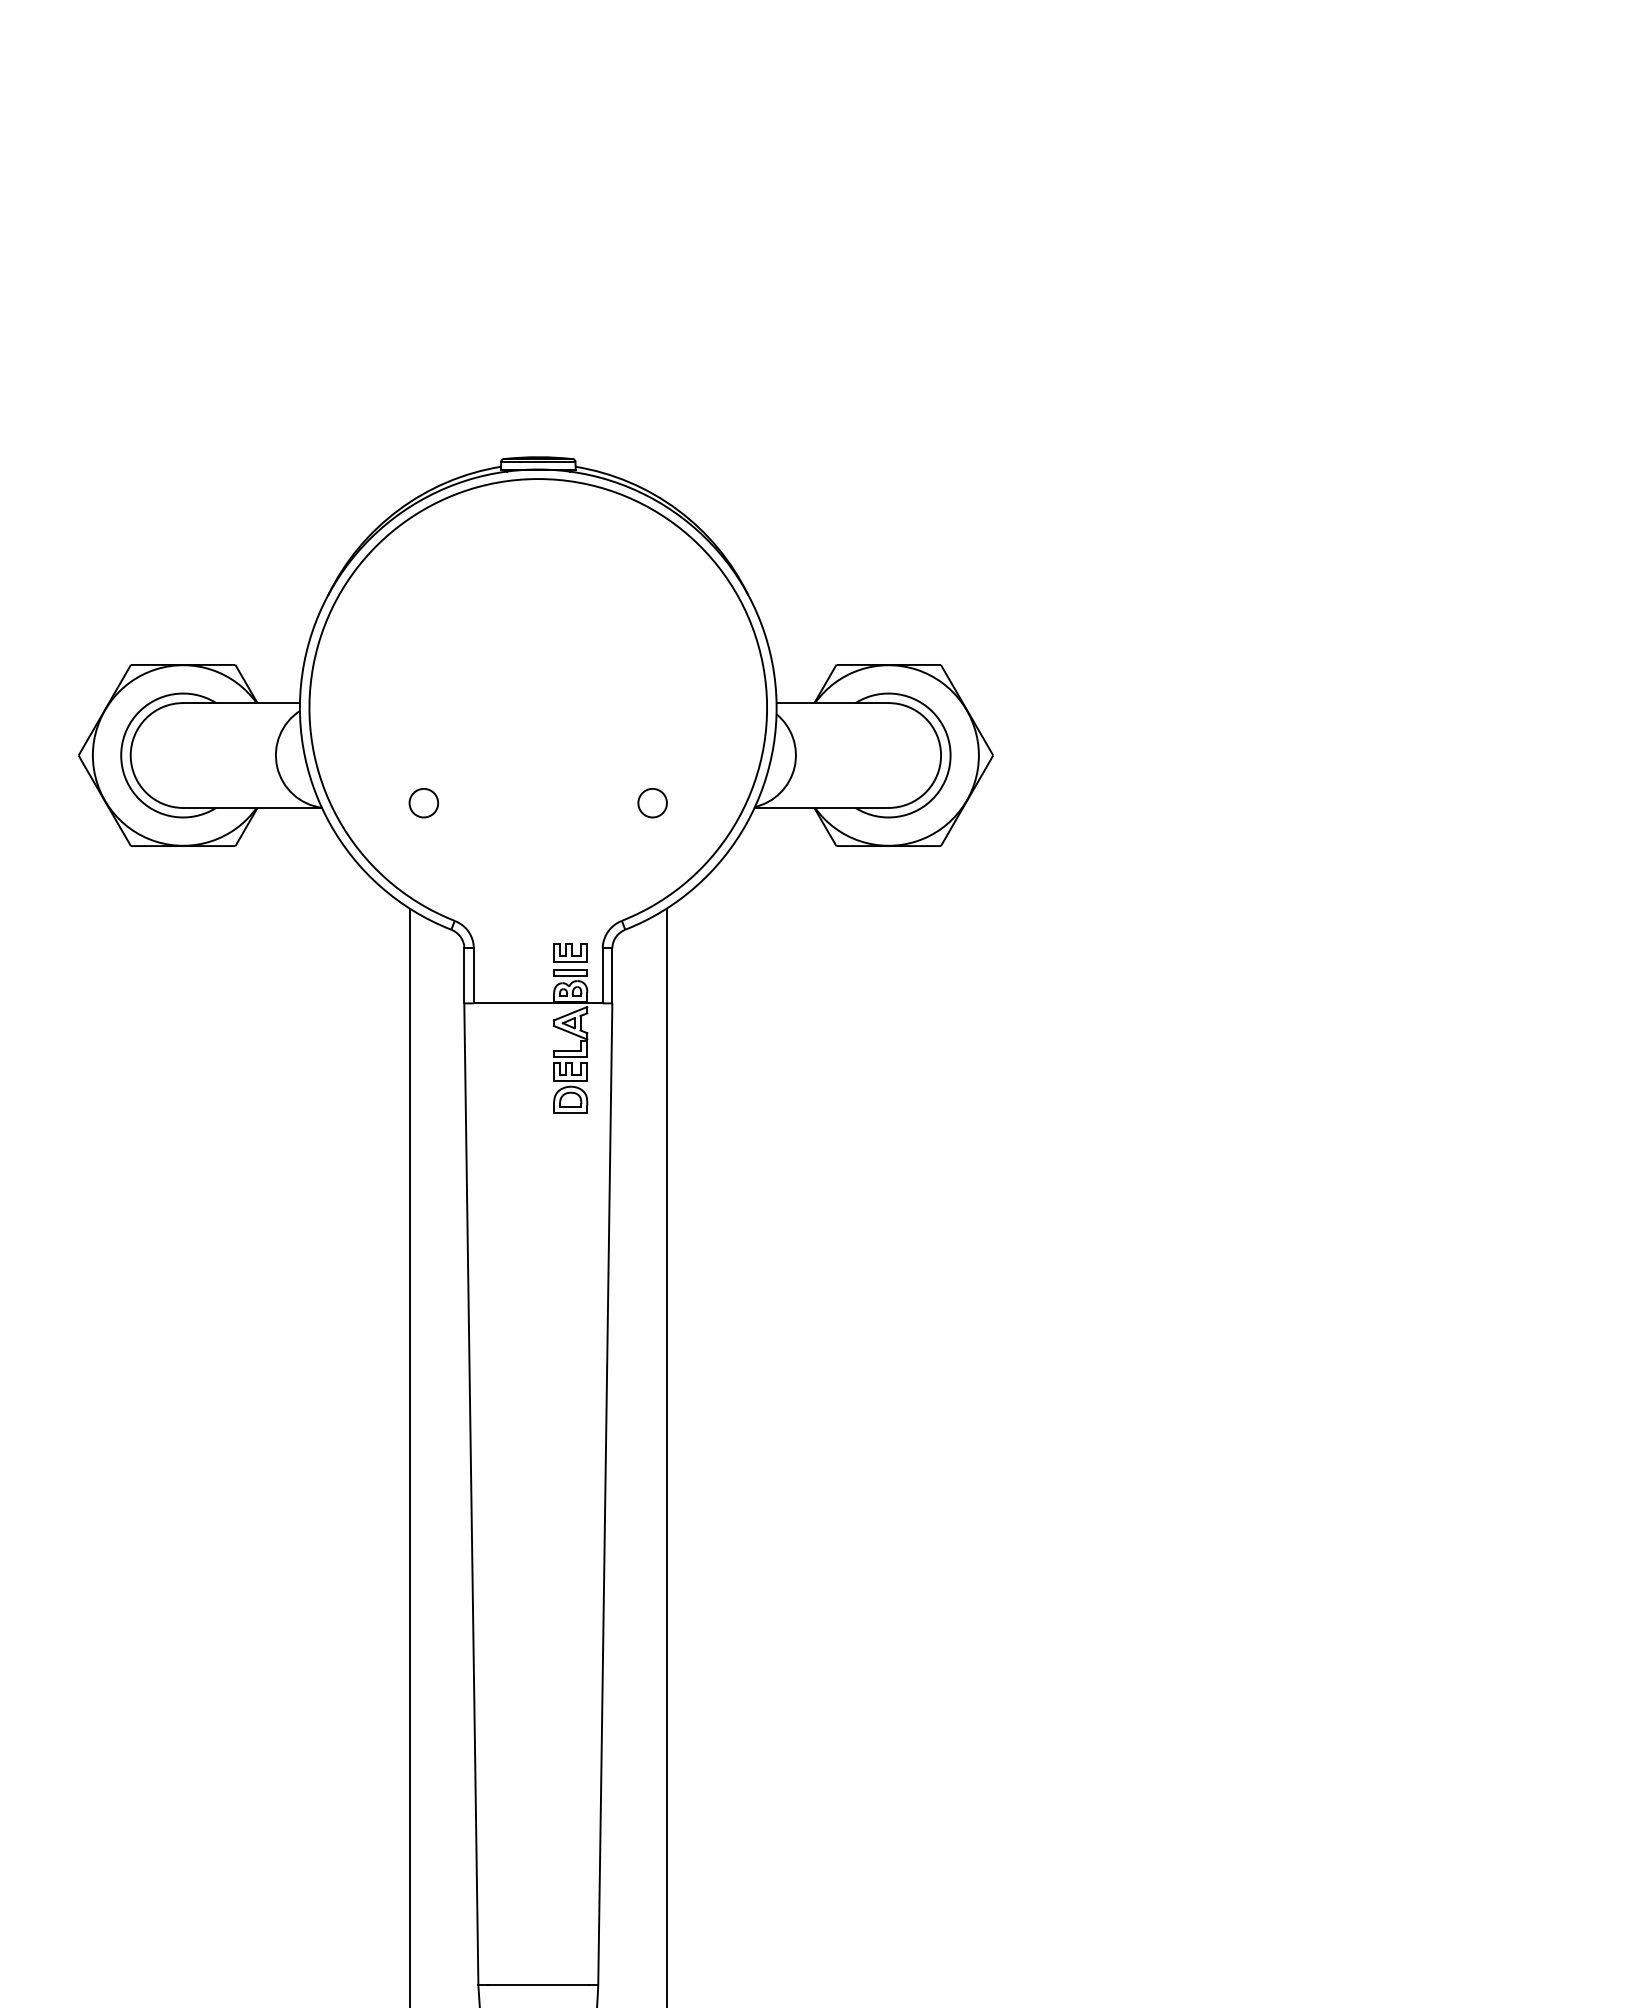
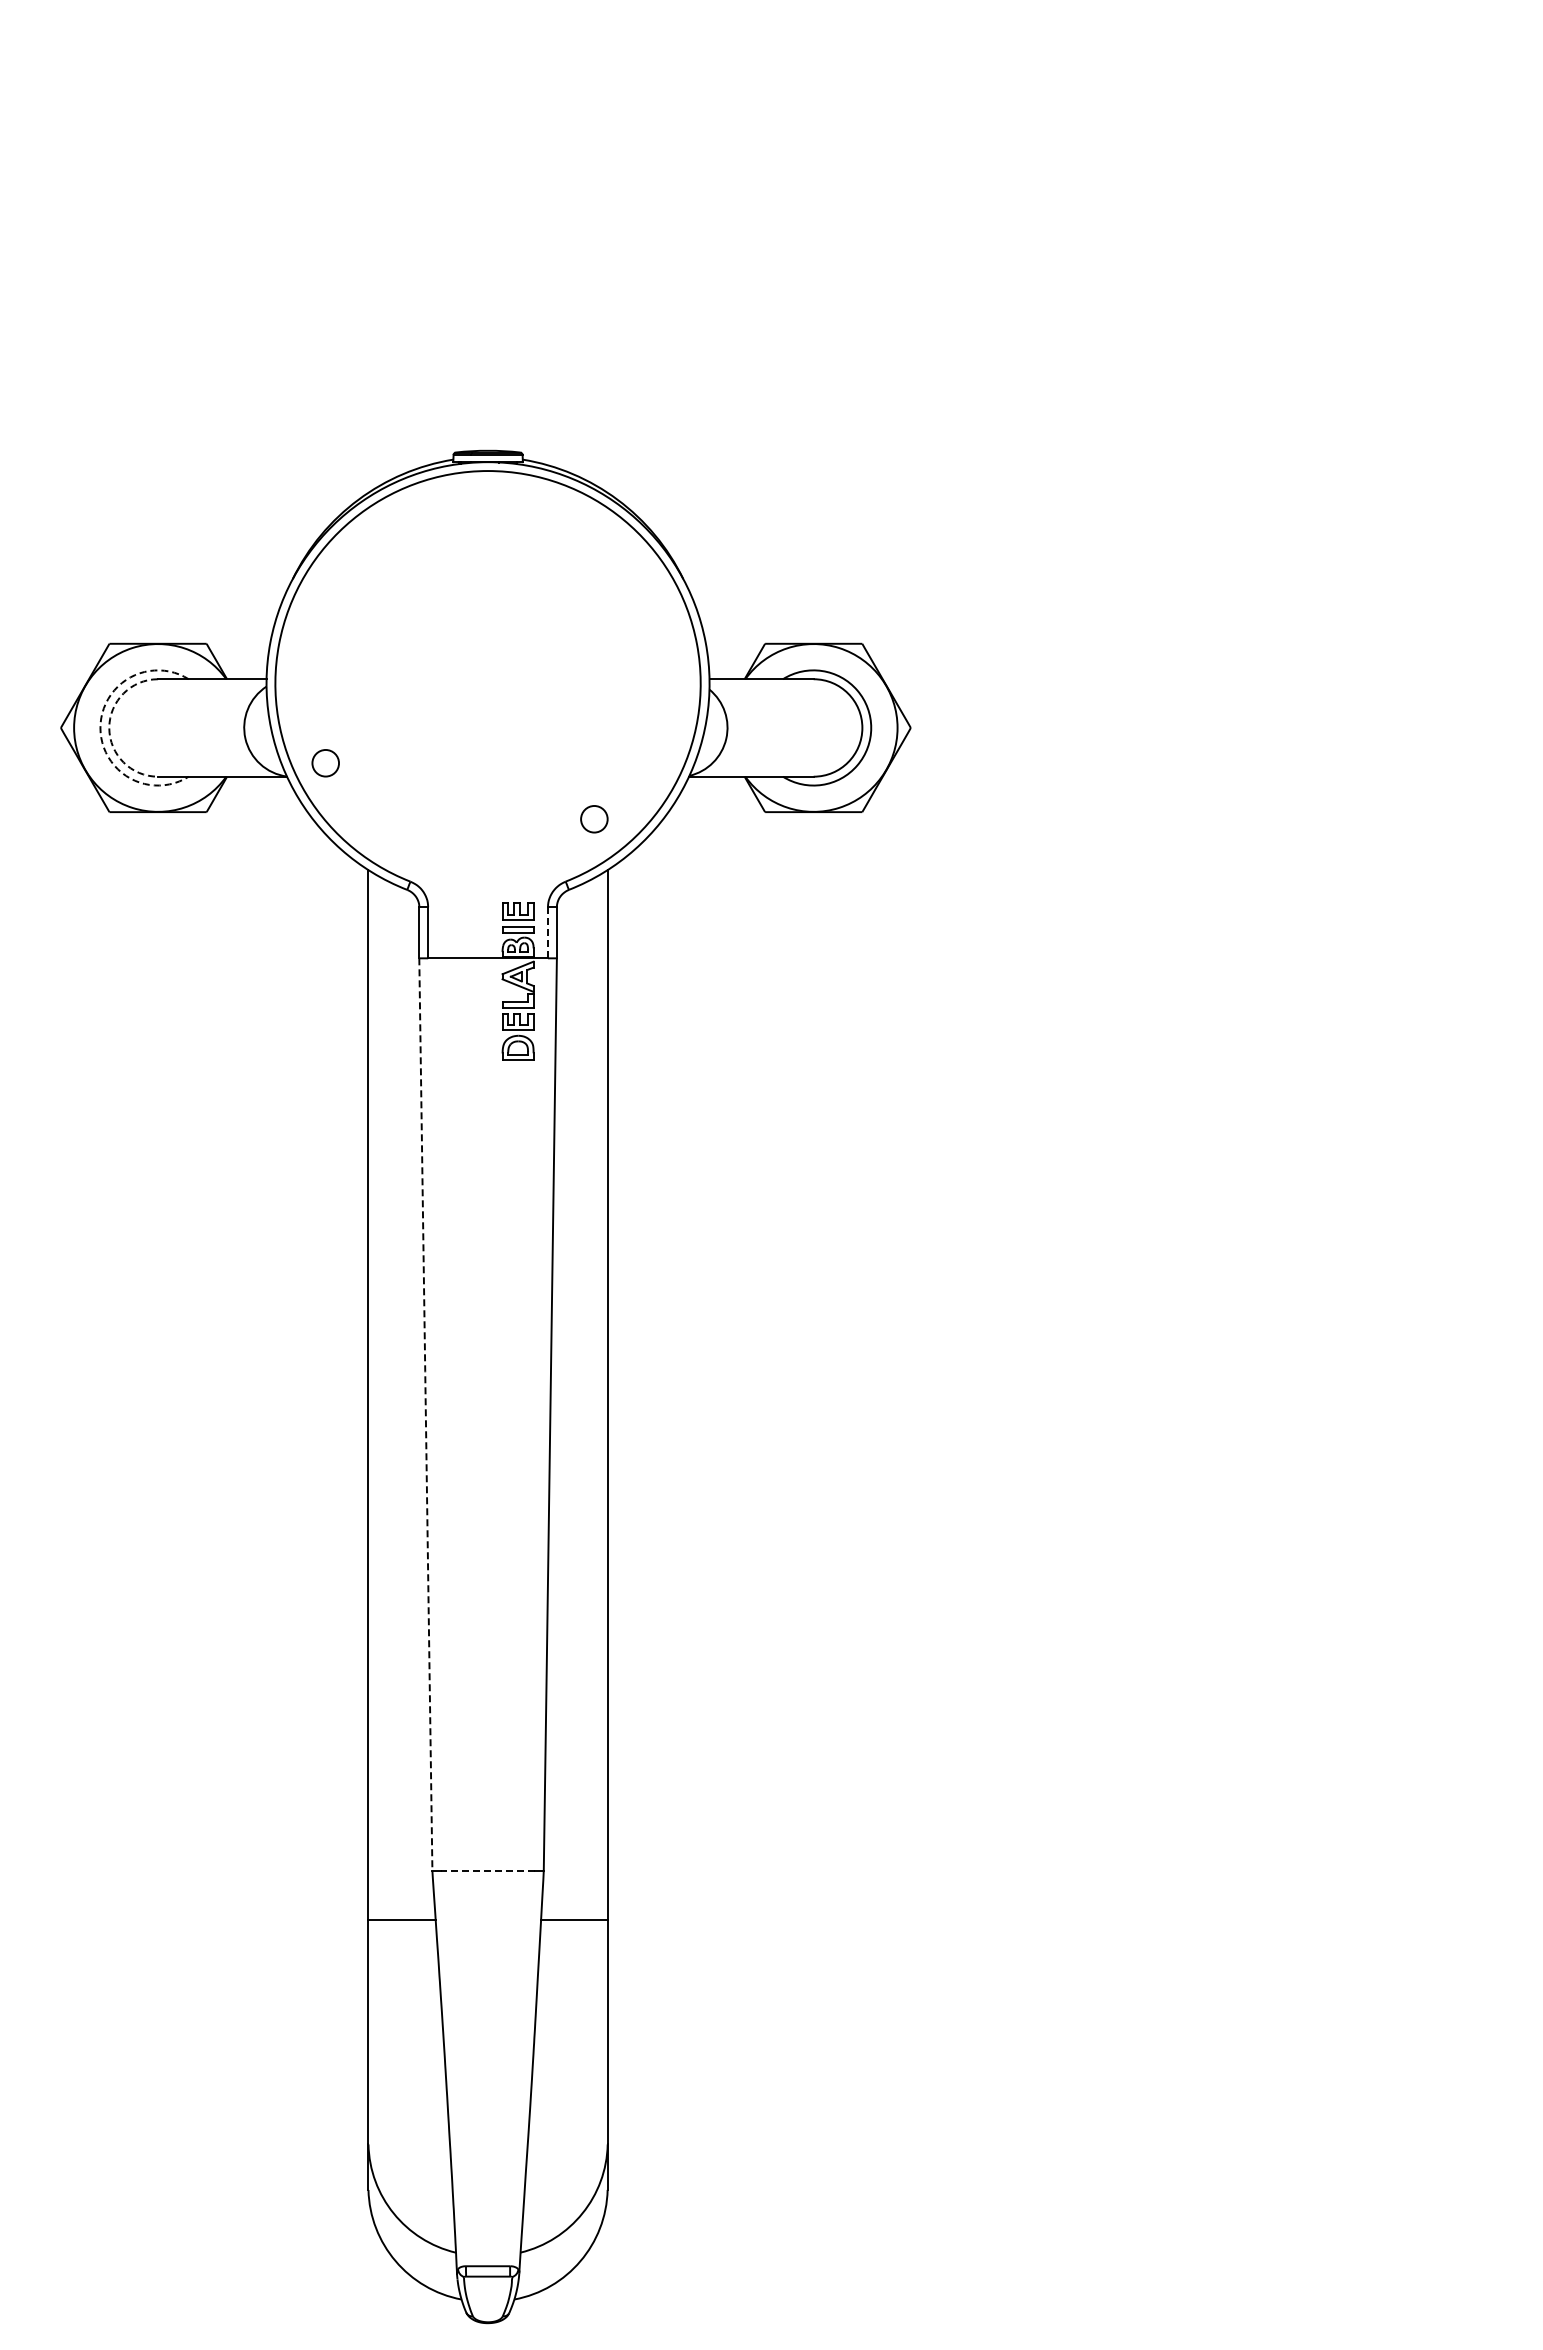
arc: (121, 755) -> (100, 727), solid -> dashed
arc: (130, 755) -> (109, 727), solid -> dashed
circle: (423, 803) -> (325, 763), moved
circle: (652, 803) -> (594, 819), moved
line: (603, 975) -> (548, 932), solid -> dashed
line: (470, 1494) -> (425, 1414), solid -> dashed
line: (538, 1984) -> (488, 1870), solid -> dashed

